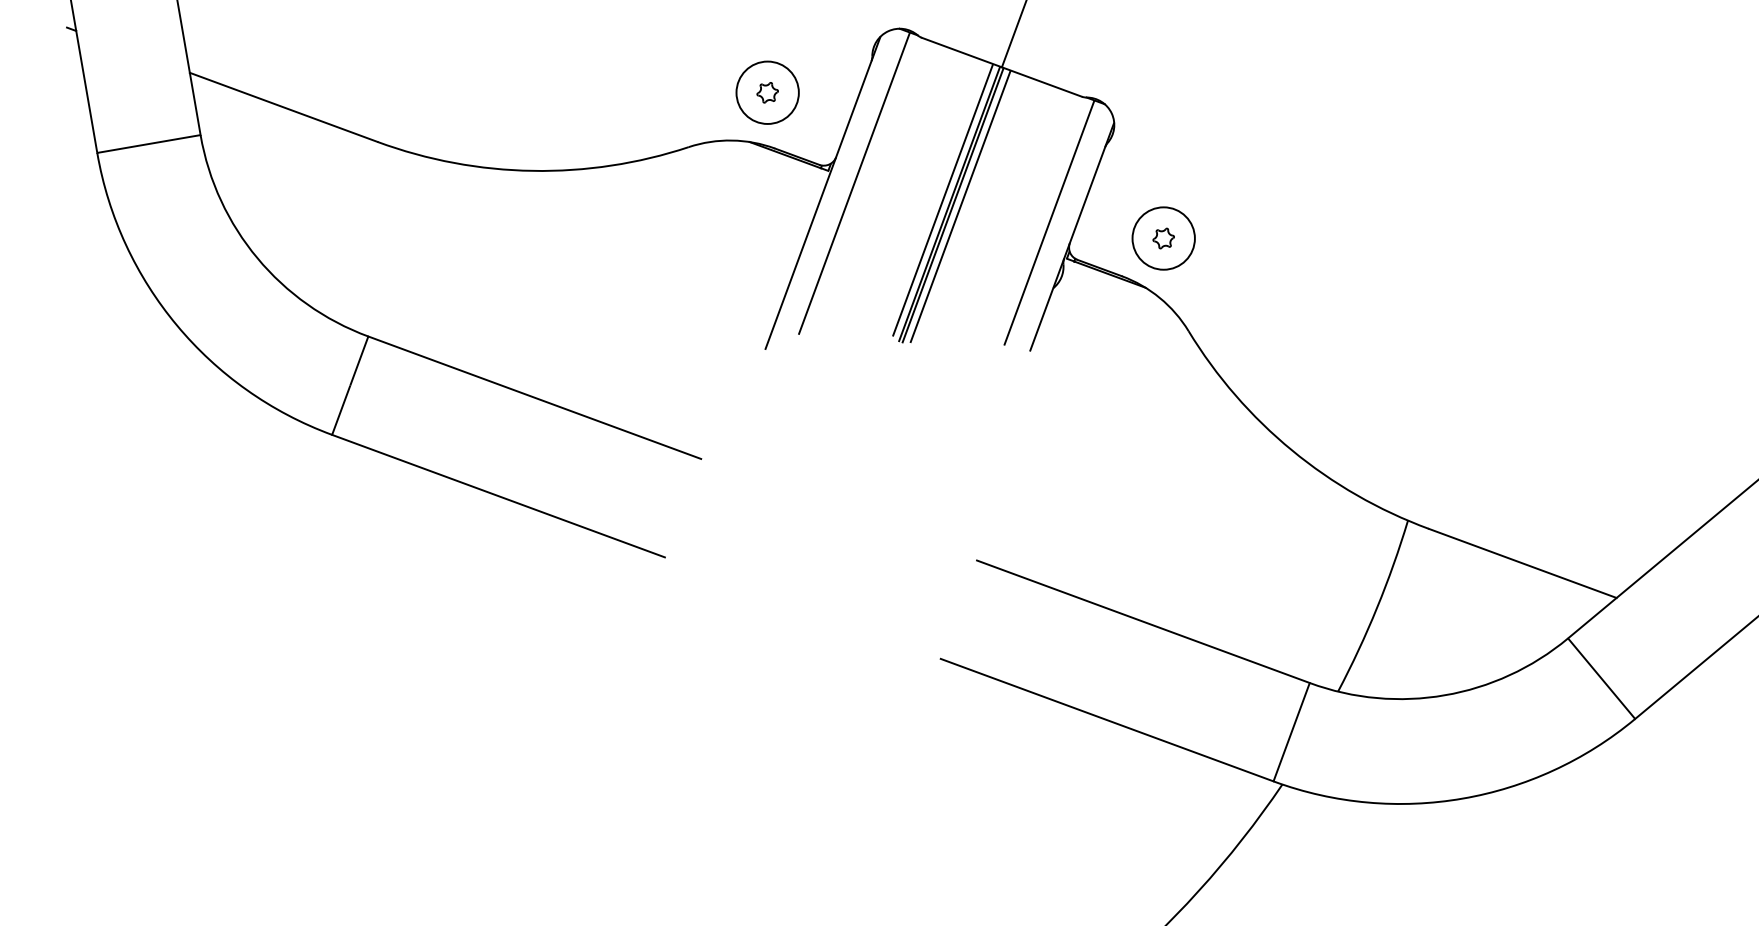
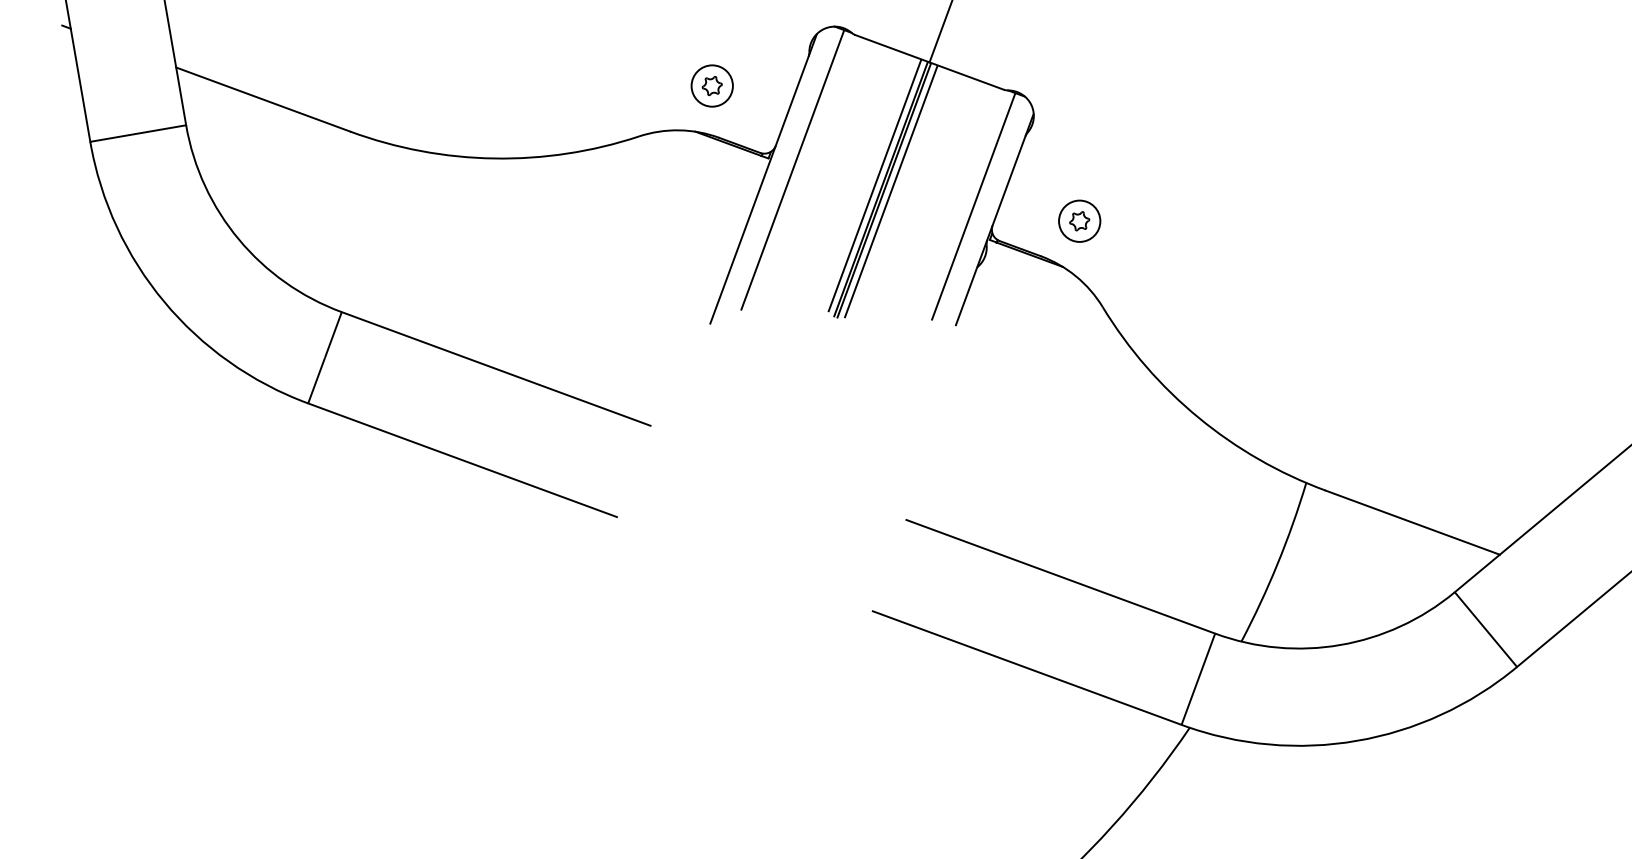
circle: (766, 92) -> (711, 85), size x0.71
circle: (1163, 237) -> (1079, 220), size x0.71

